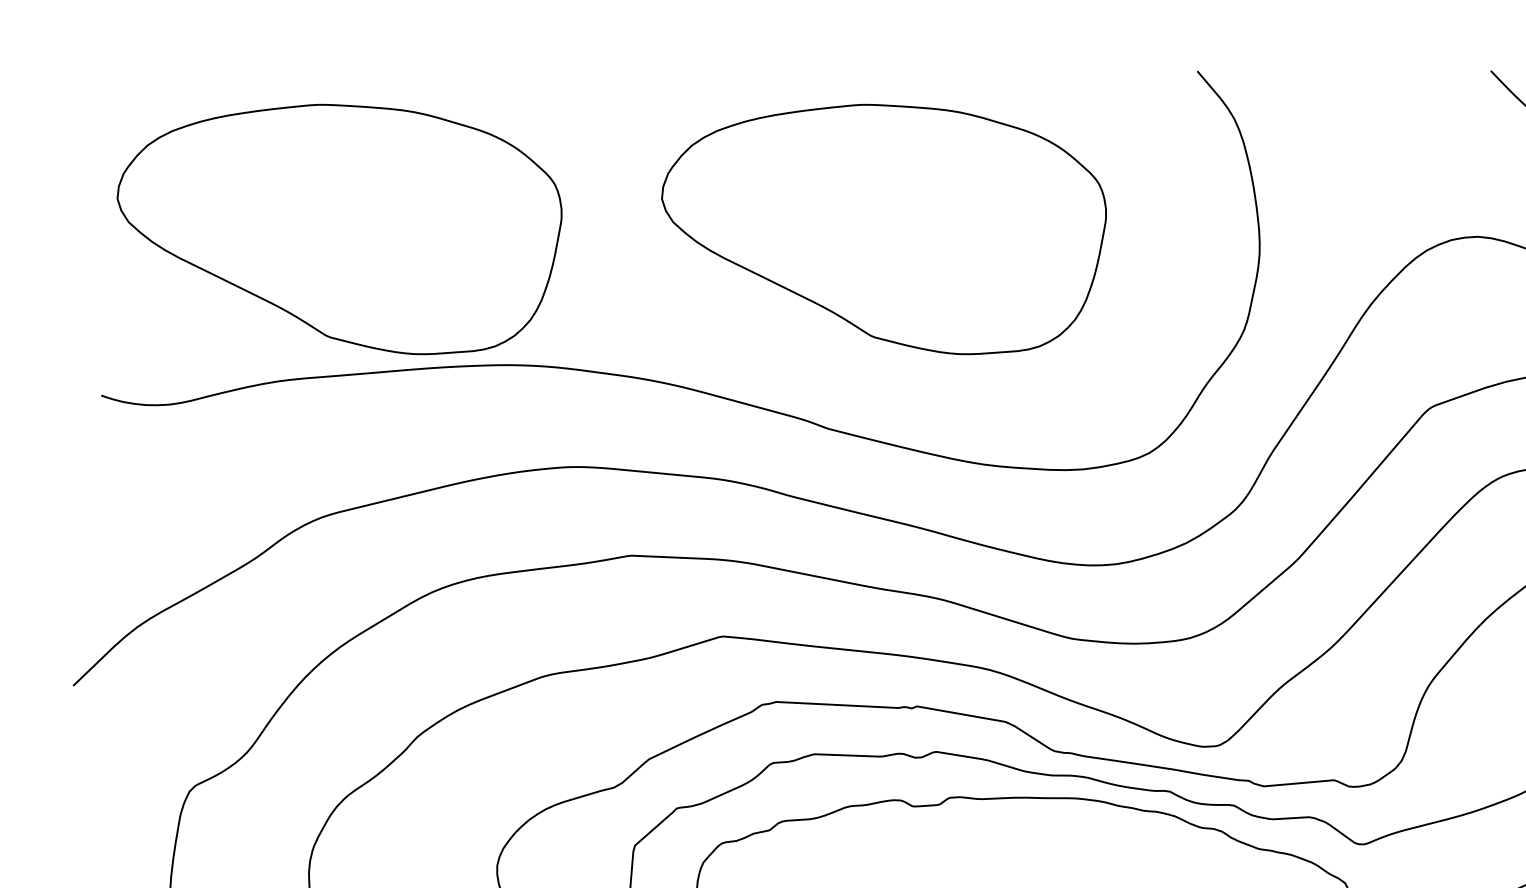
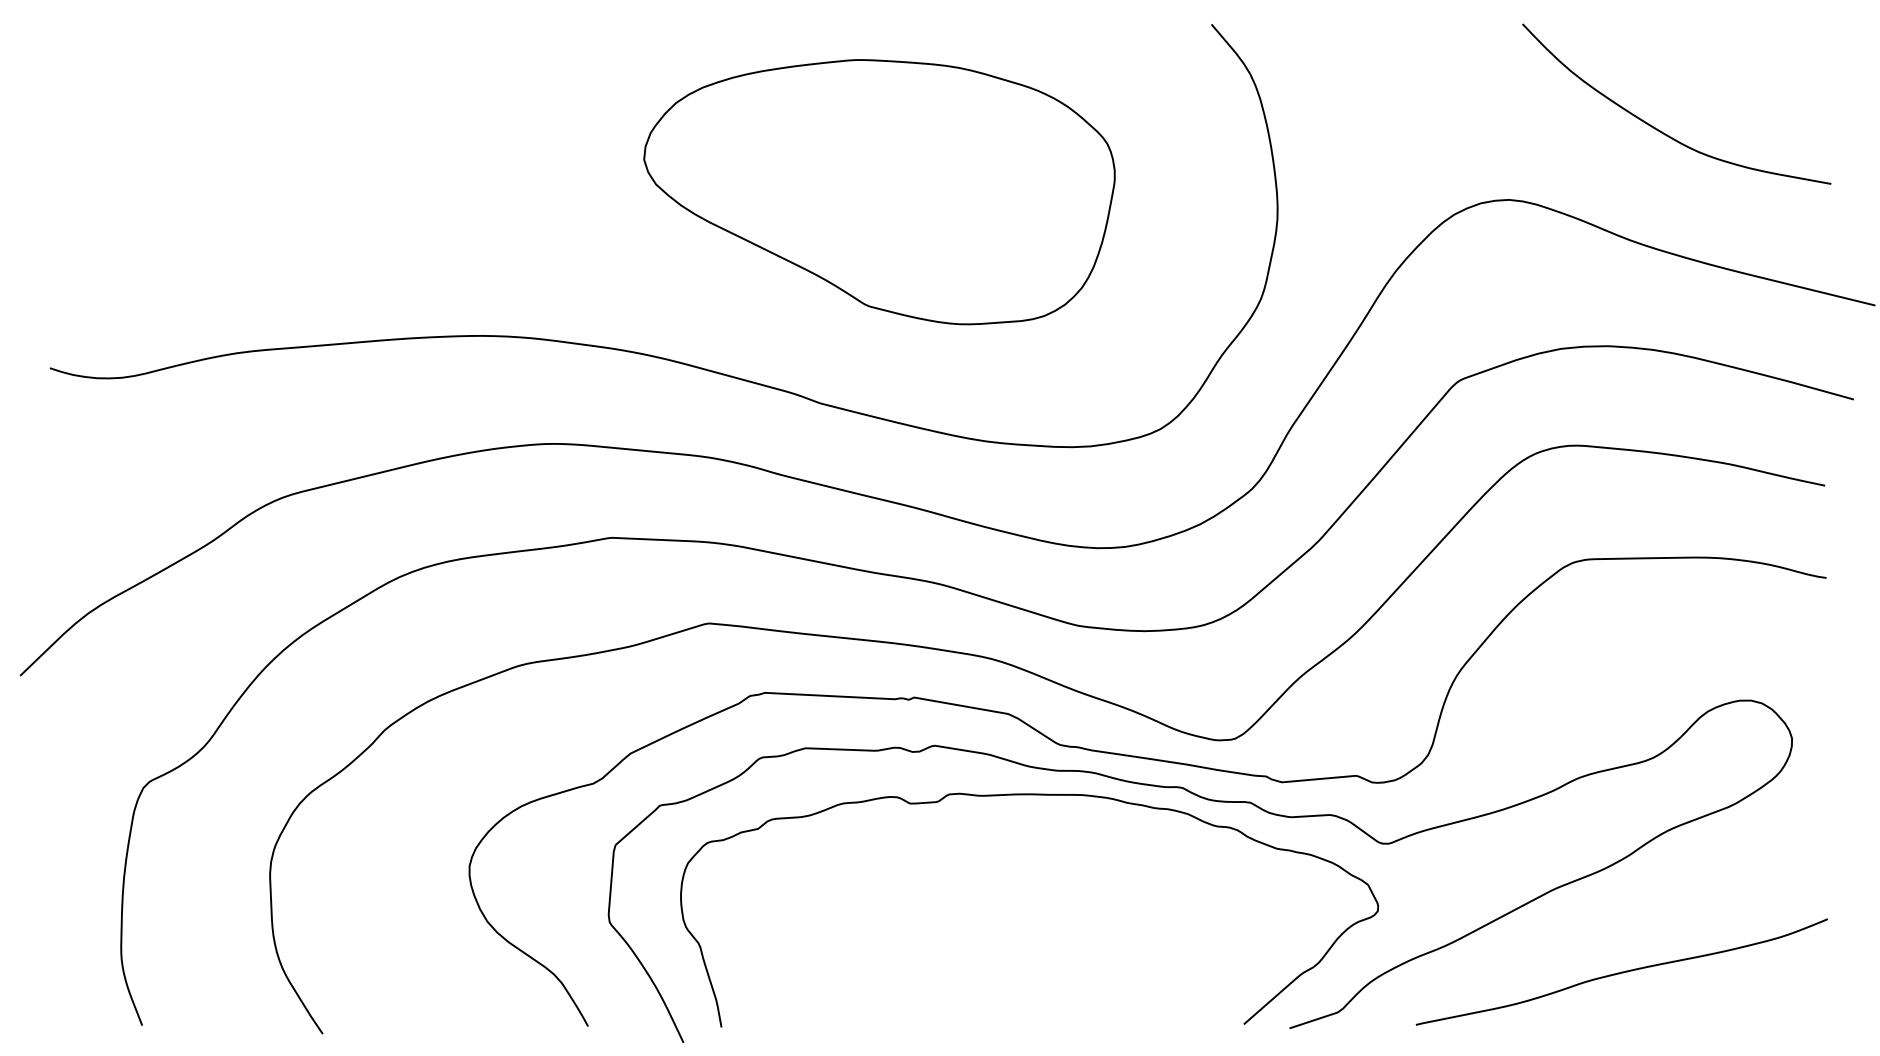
part: (339, 229) -> (302, 192), removed

